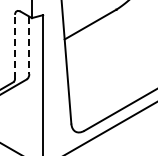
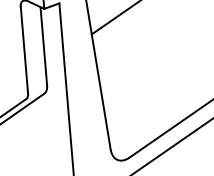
line: (29, 45) -> (44, 46), dashed -> solid
line: (15, 46) -> (24, 49), dashed -> solid

